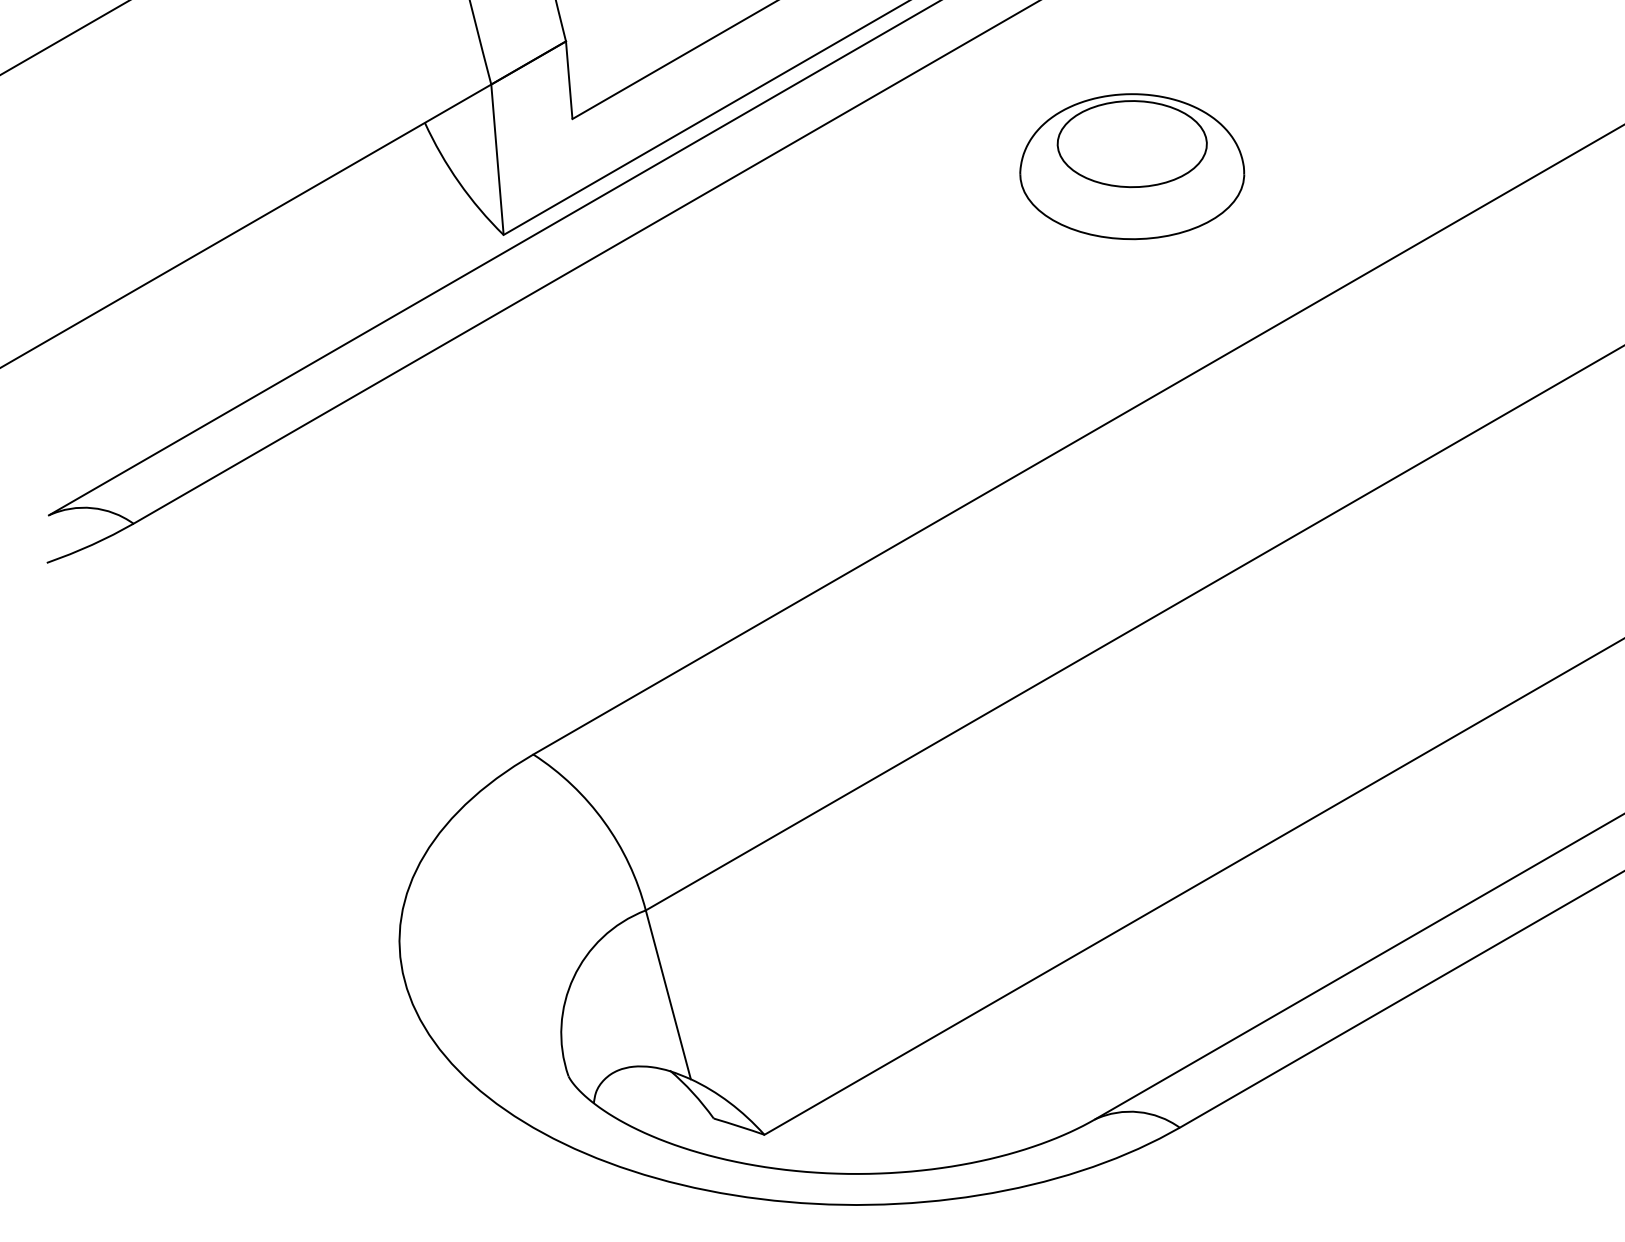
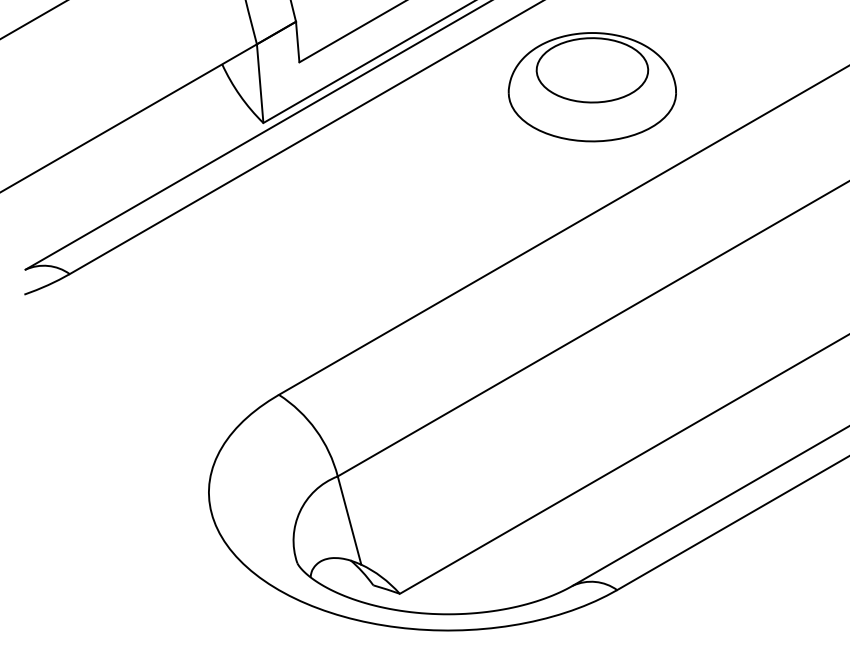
part: (1130, 167) -> (591, 87), size x1.43

